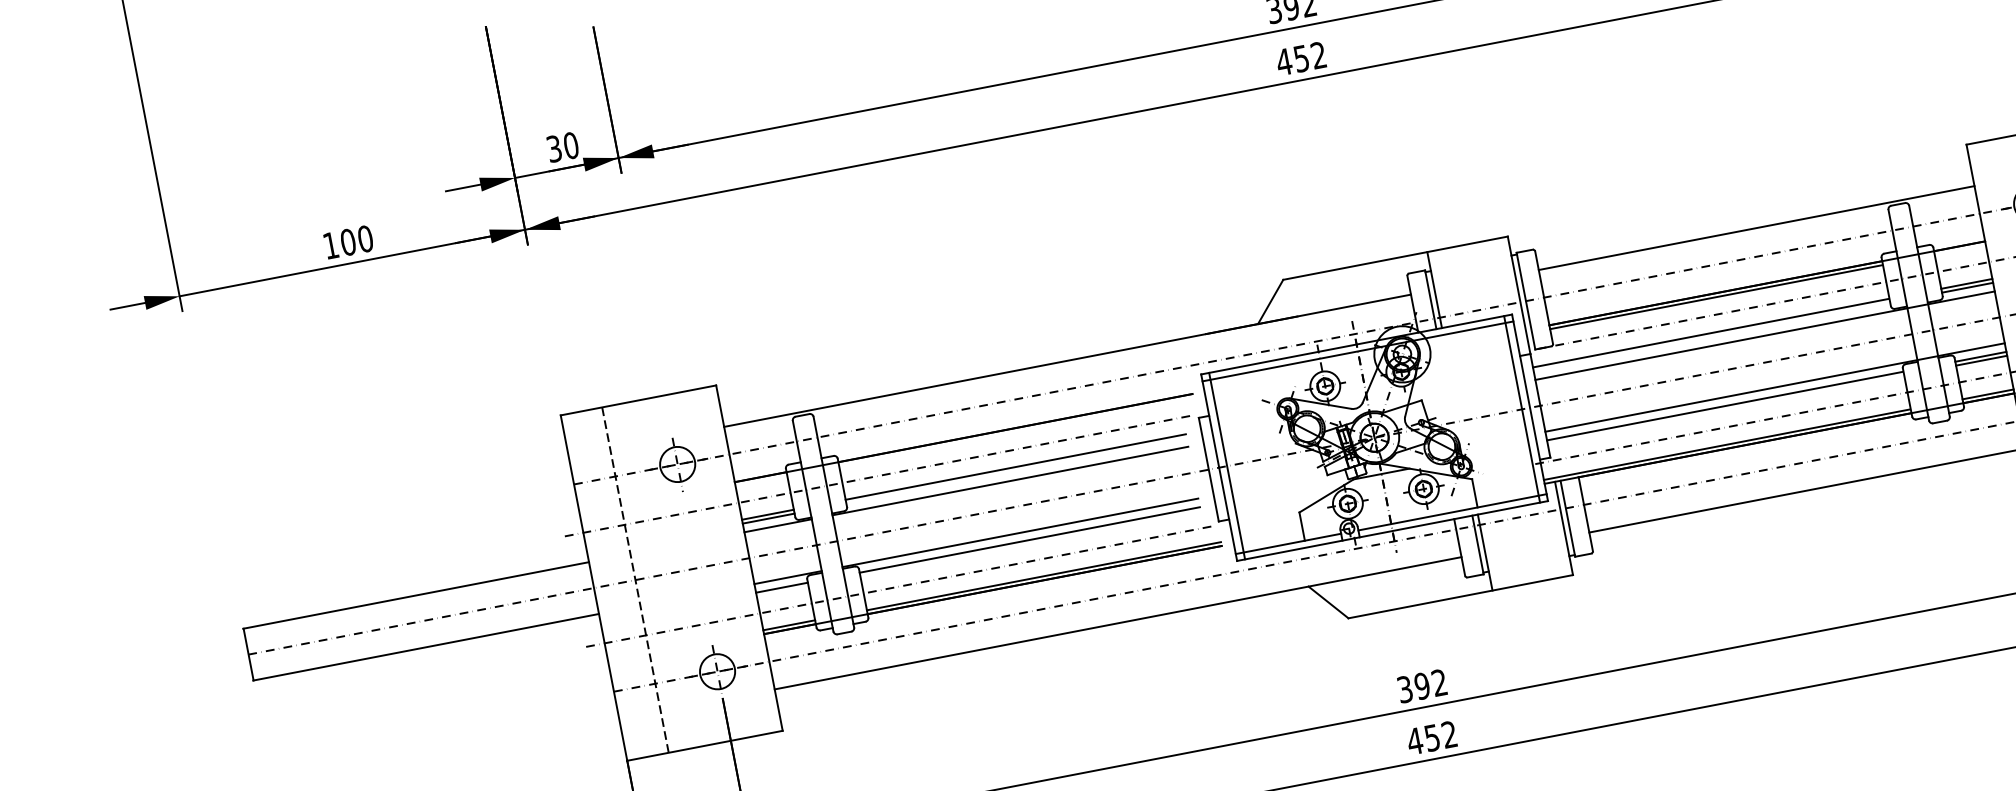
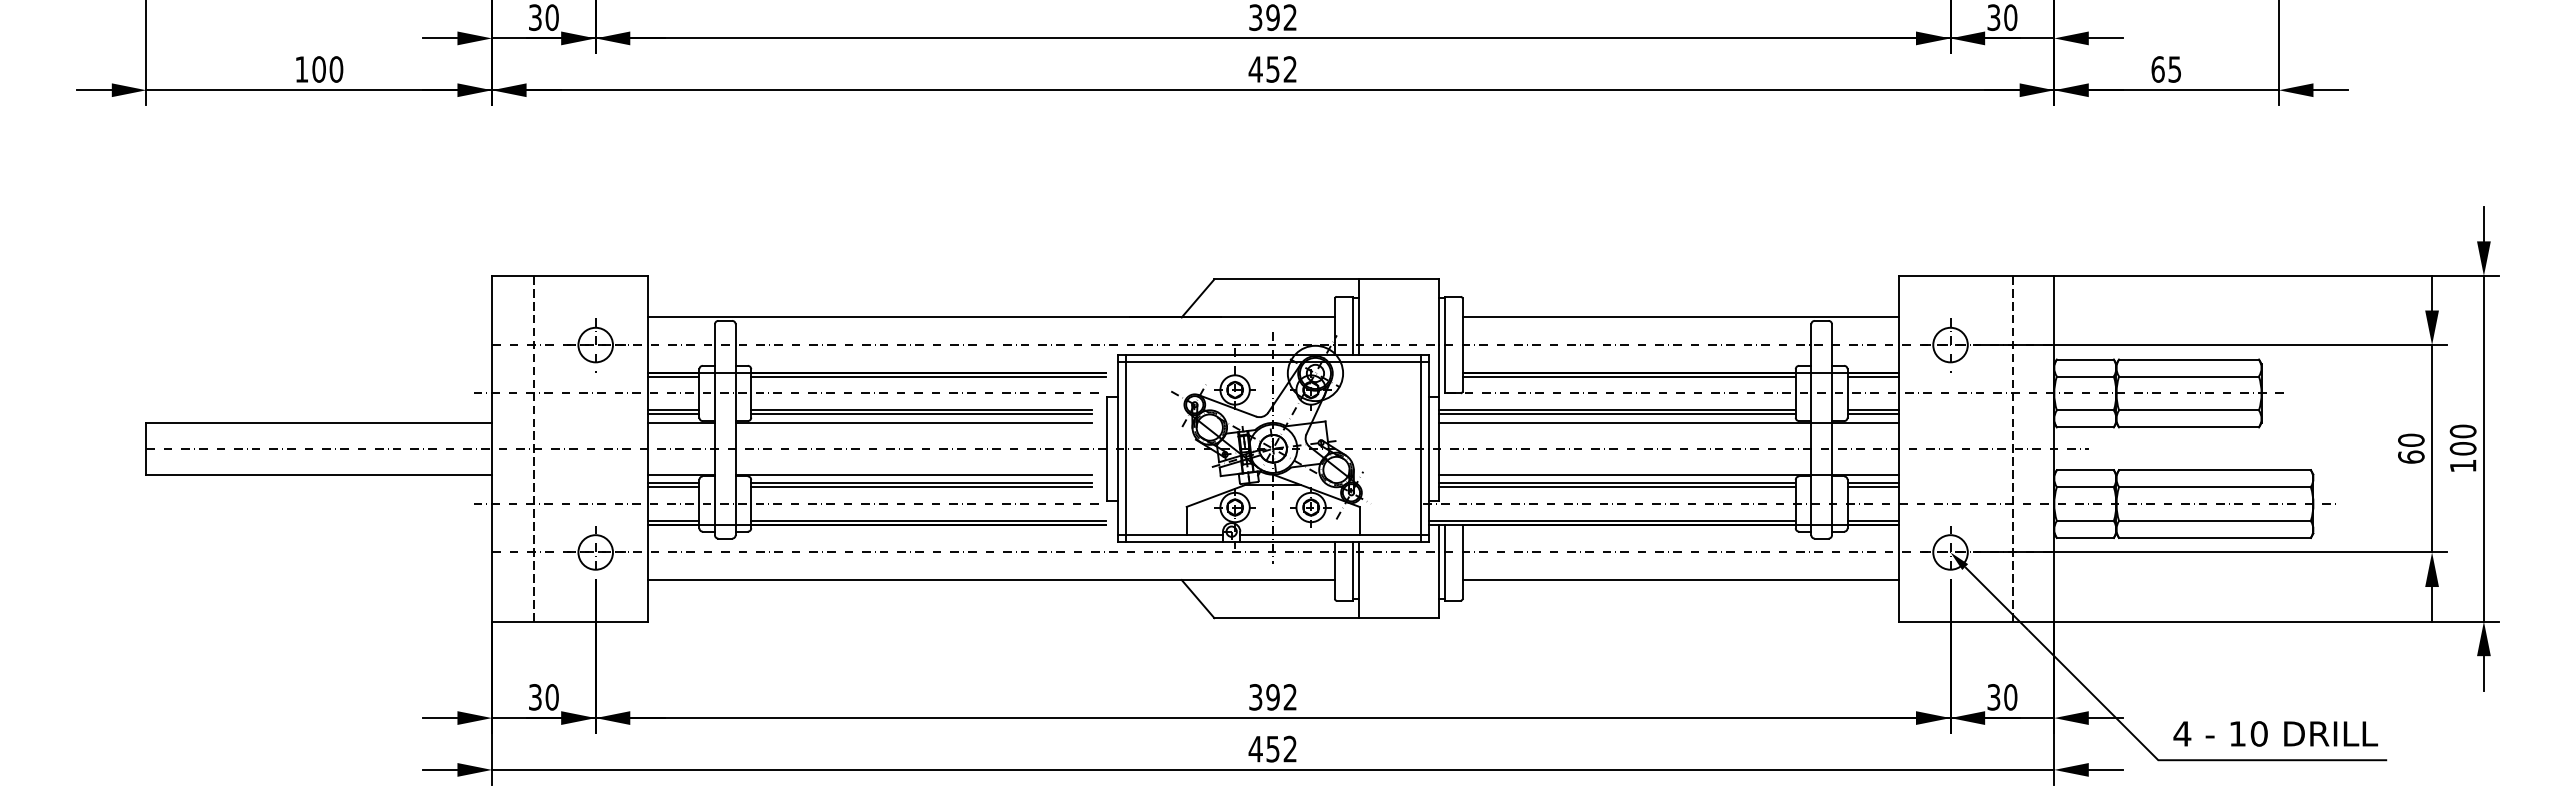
line: (1959, 250) -> (1872, 376), added
line: (1712, 337) -> (1617, 414), added
line: (1726, 410) -> (1617, 487), added
line: (1016, 431) -> (928, 376), added
line: (1016, 471) -> (921, 414), added
line: (761, 480) -> (673, 376), added
line: (1030, 544) -> (921, 487), added
line: (782, 591) -> (673, 487), added

